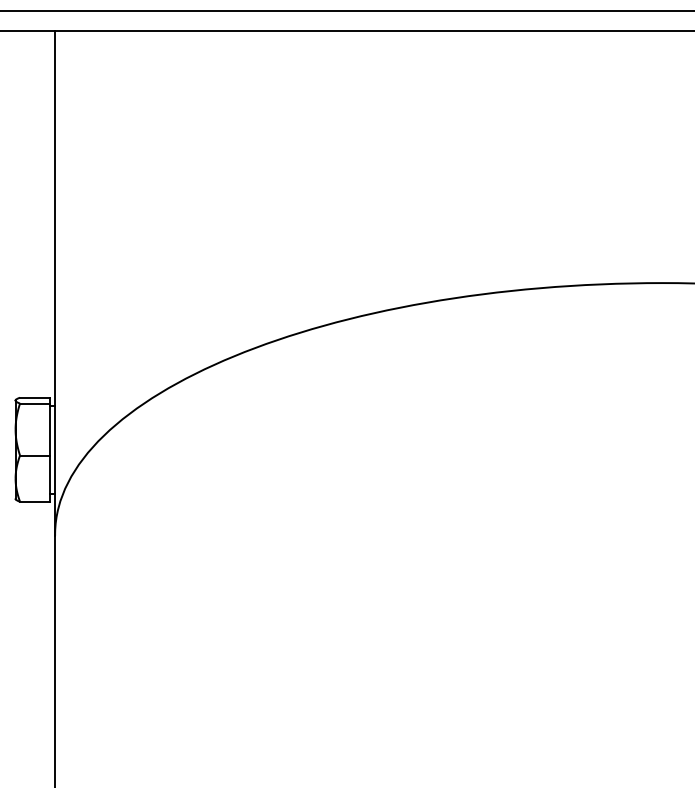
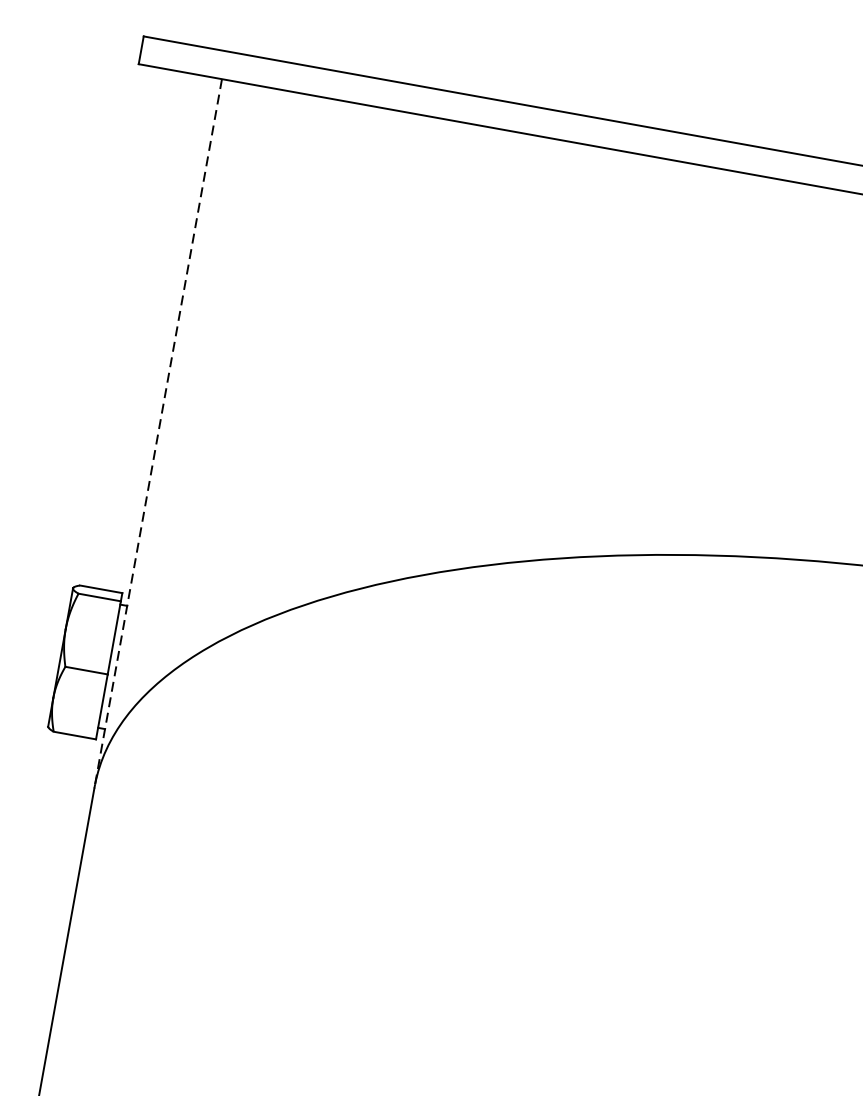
line: (55, 283) -> (158, 434), solid -> dashed

